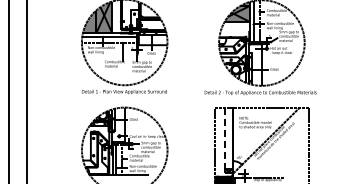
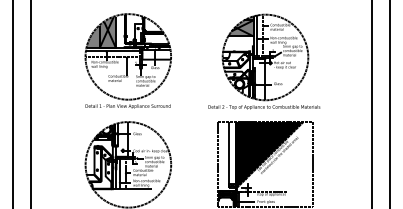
line: (224, 140) -> (228, 154), dashed -> solid
fill: (265, 140) -> (269, 154), added

